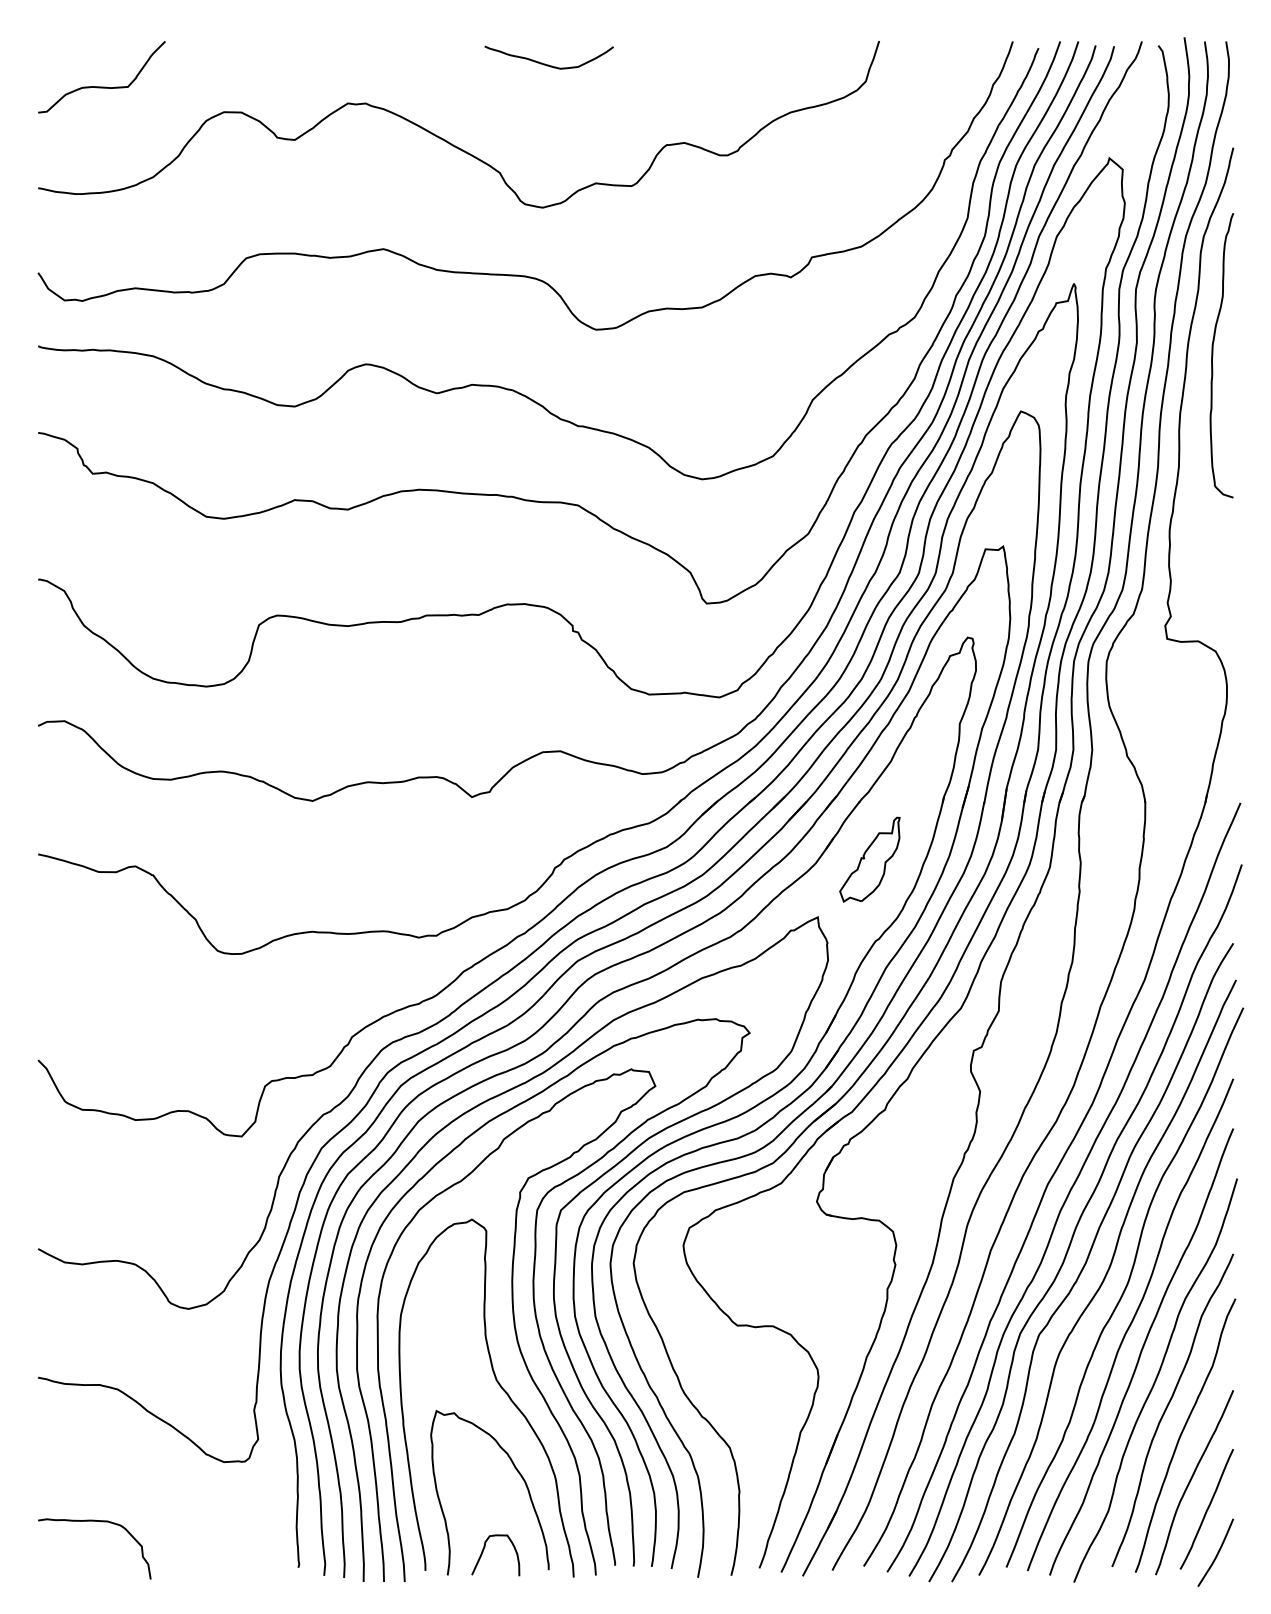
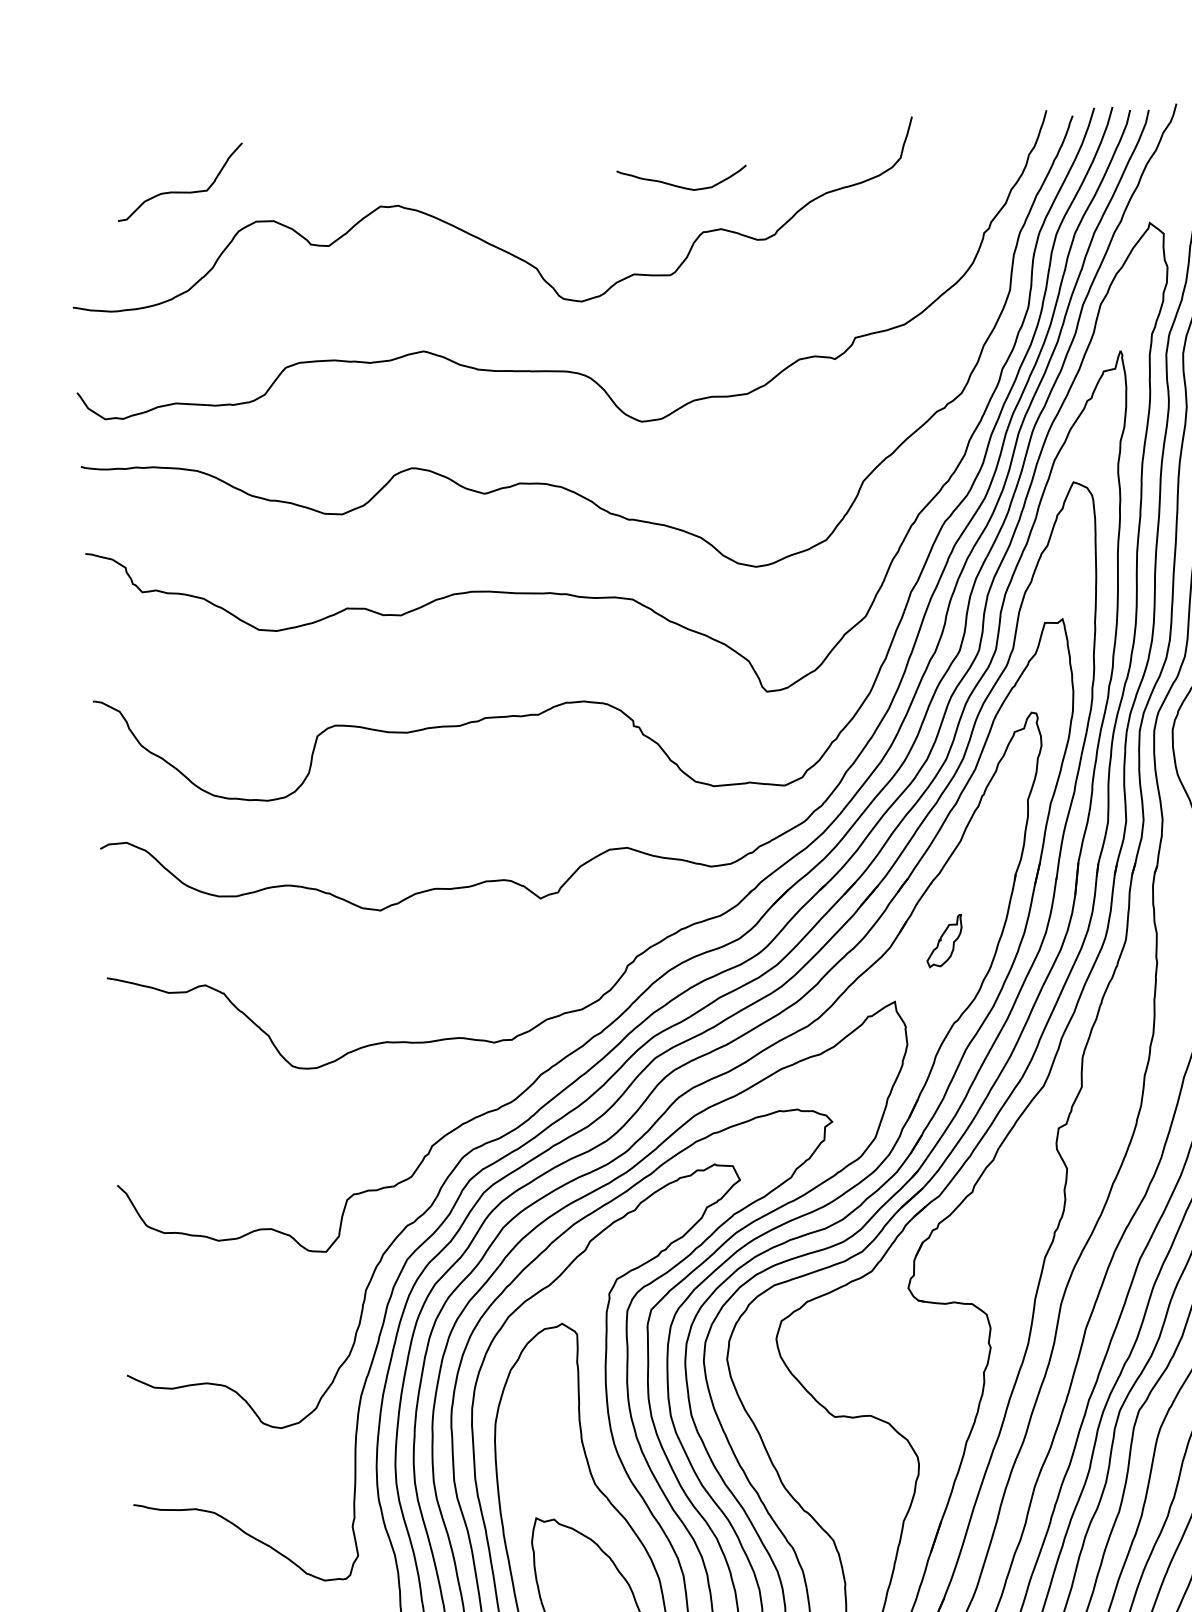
curve: (545, 63) -> (678, 185), moved
curve: (101, 86) -> (180, 191), moved
part: (869, 859) -> (943, 941), size x0.6

